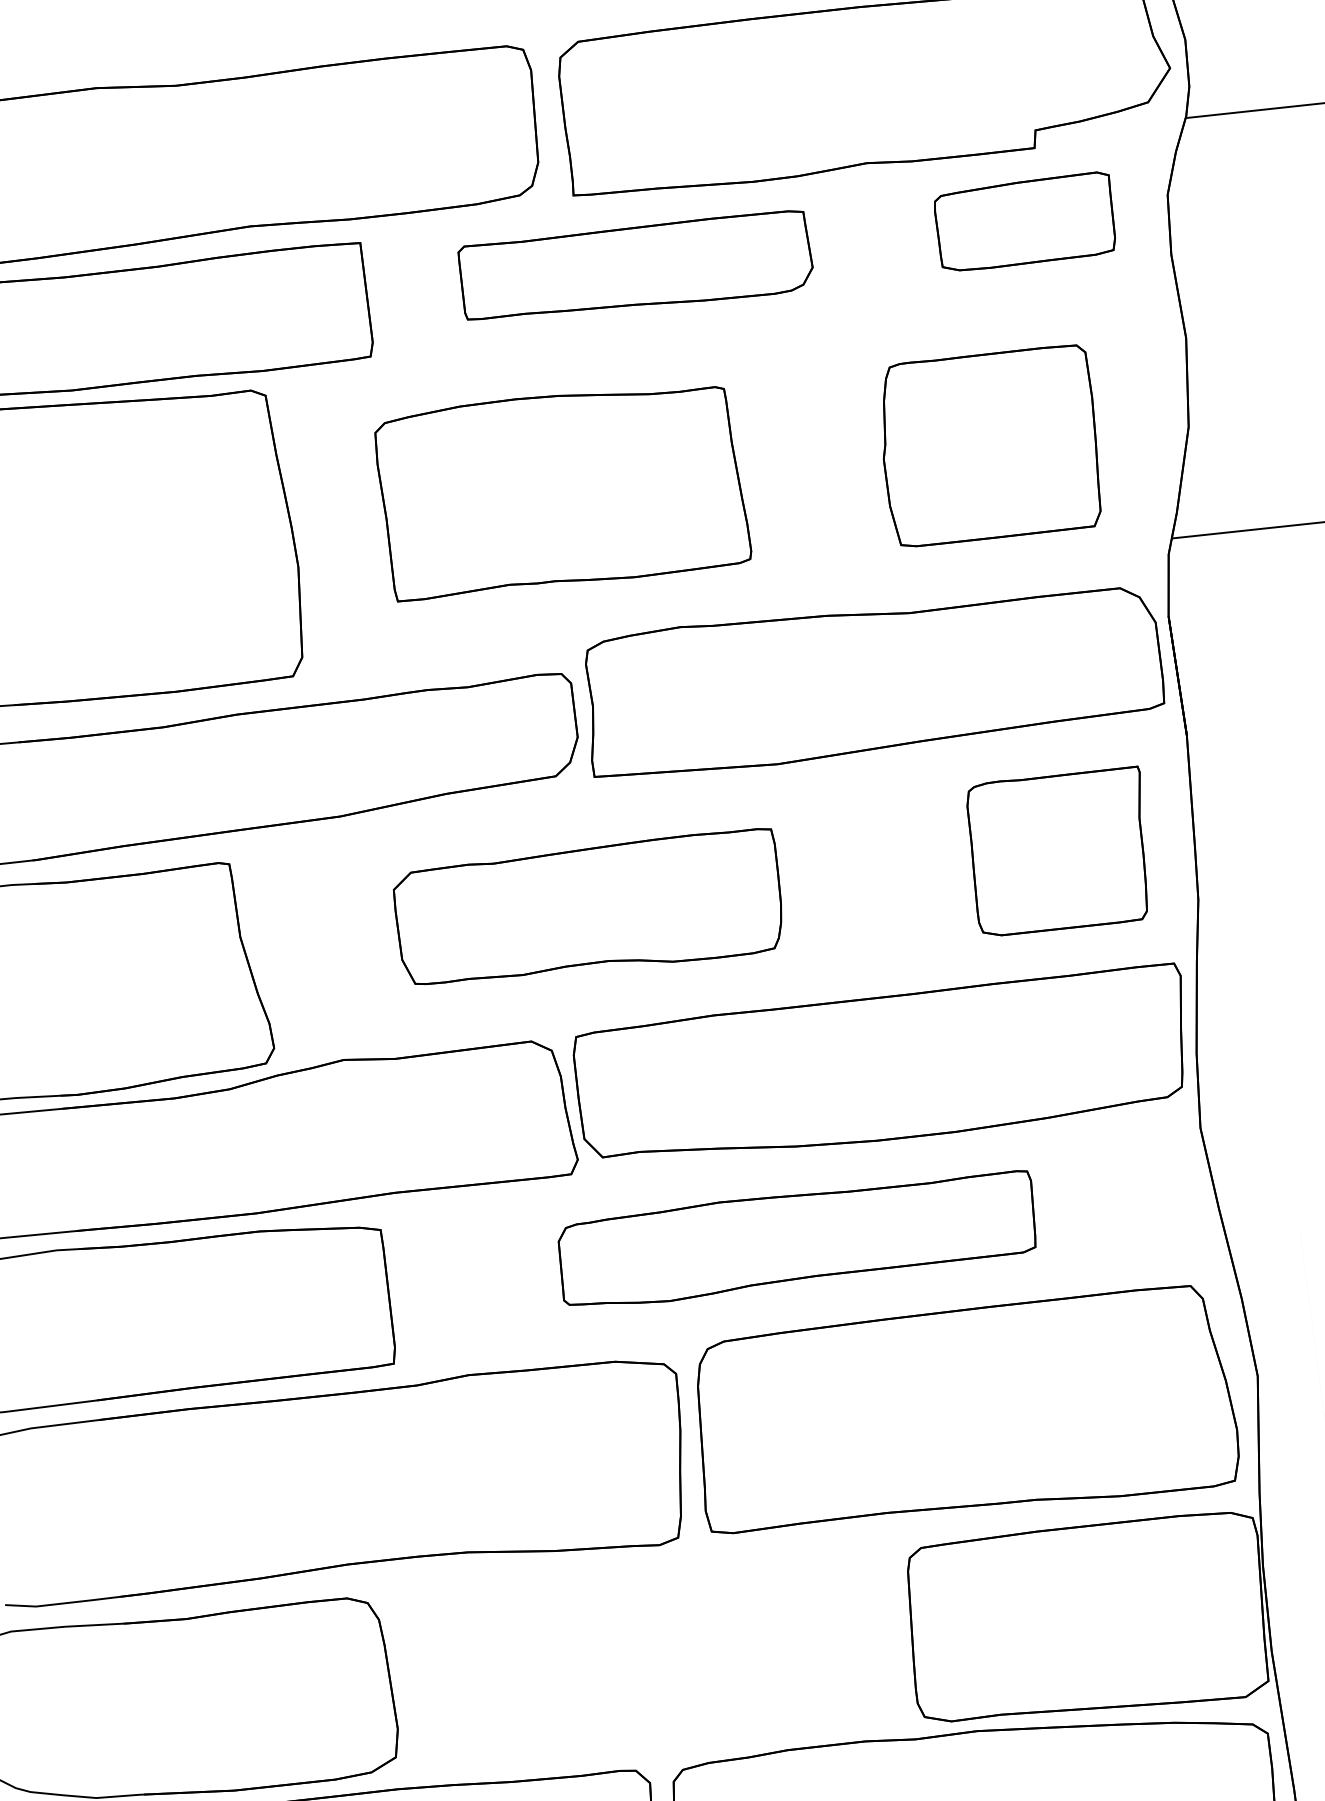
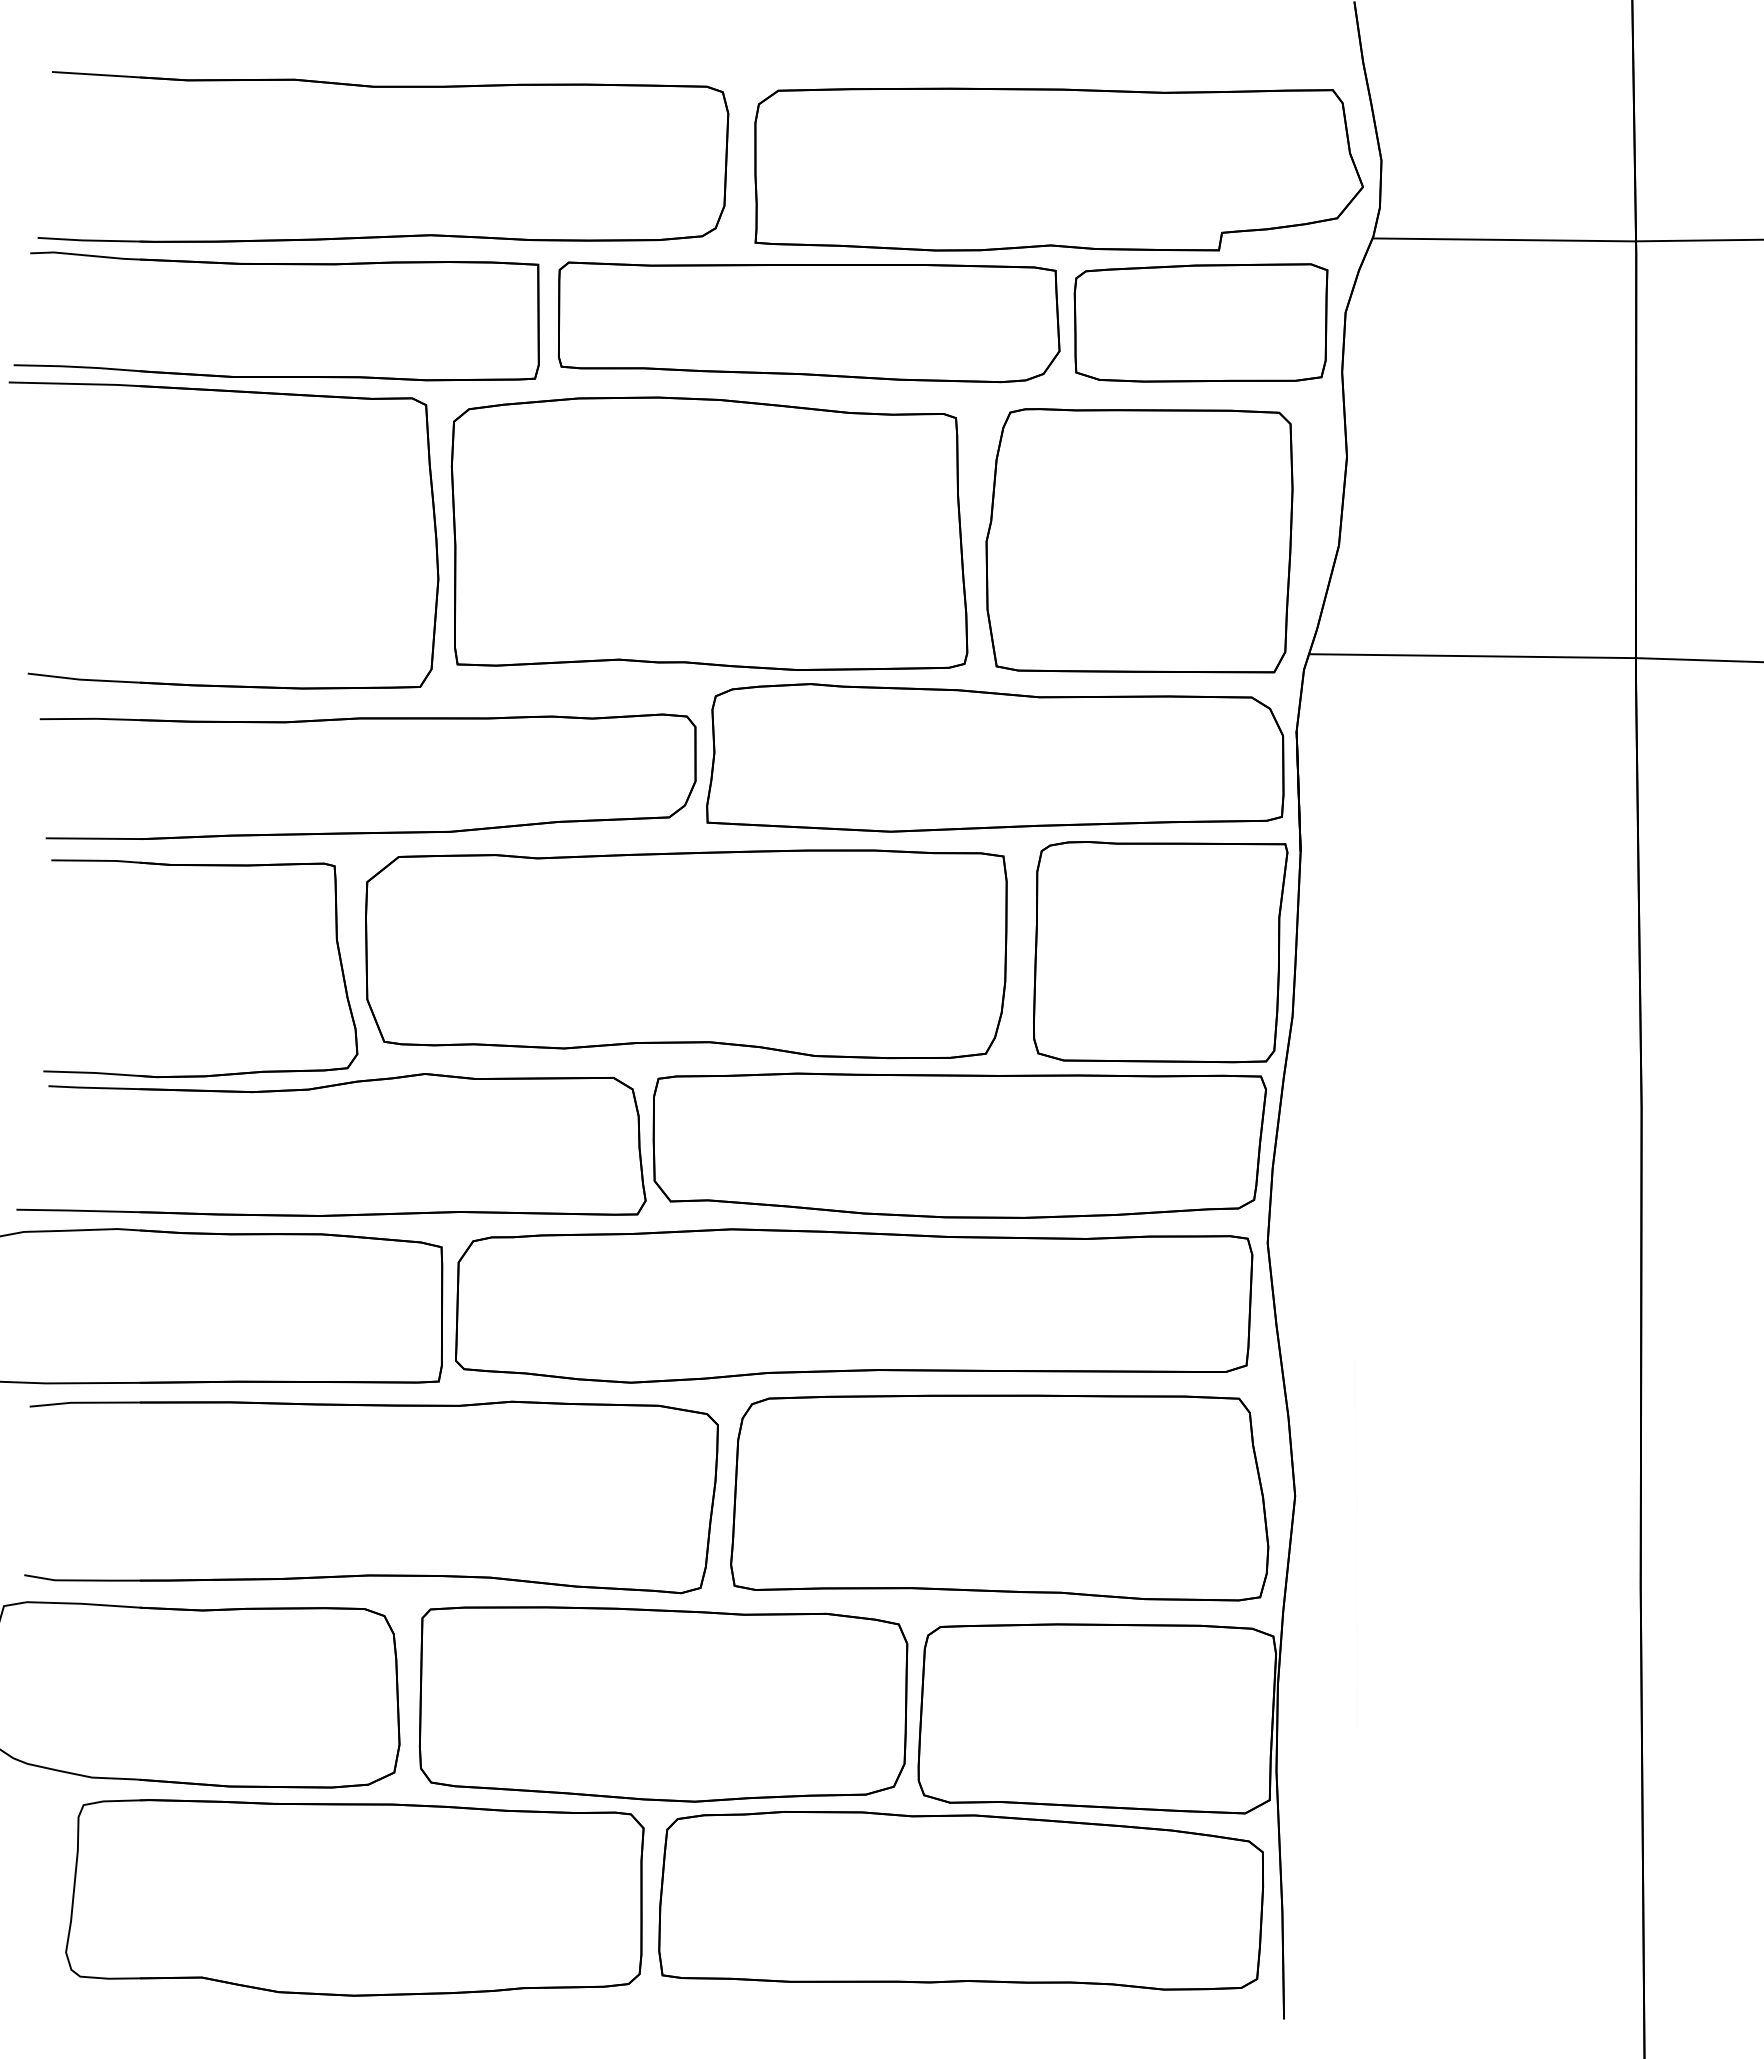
part: (1024, 221) -> (1200, 322), size x1.43
part: (636, 268) -> (809, 322), size x1.43
part: (989, 445) -> (1139, 540), size x1.43
part: (562, 489) -> (709, 533), size x1.43
part: (1059, 852) -> (1160, 952), size x1.43
part: (589, 910) -> (686, 954), size x1.67
part: (797, 1239) -> (854, 1305), size x1.67
part: (655, 1657) -> (663, 1704), added

